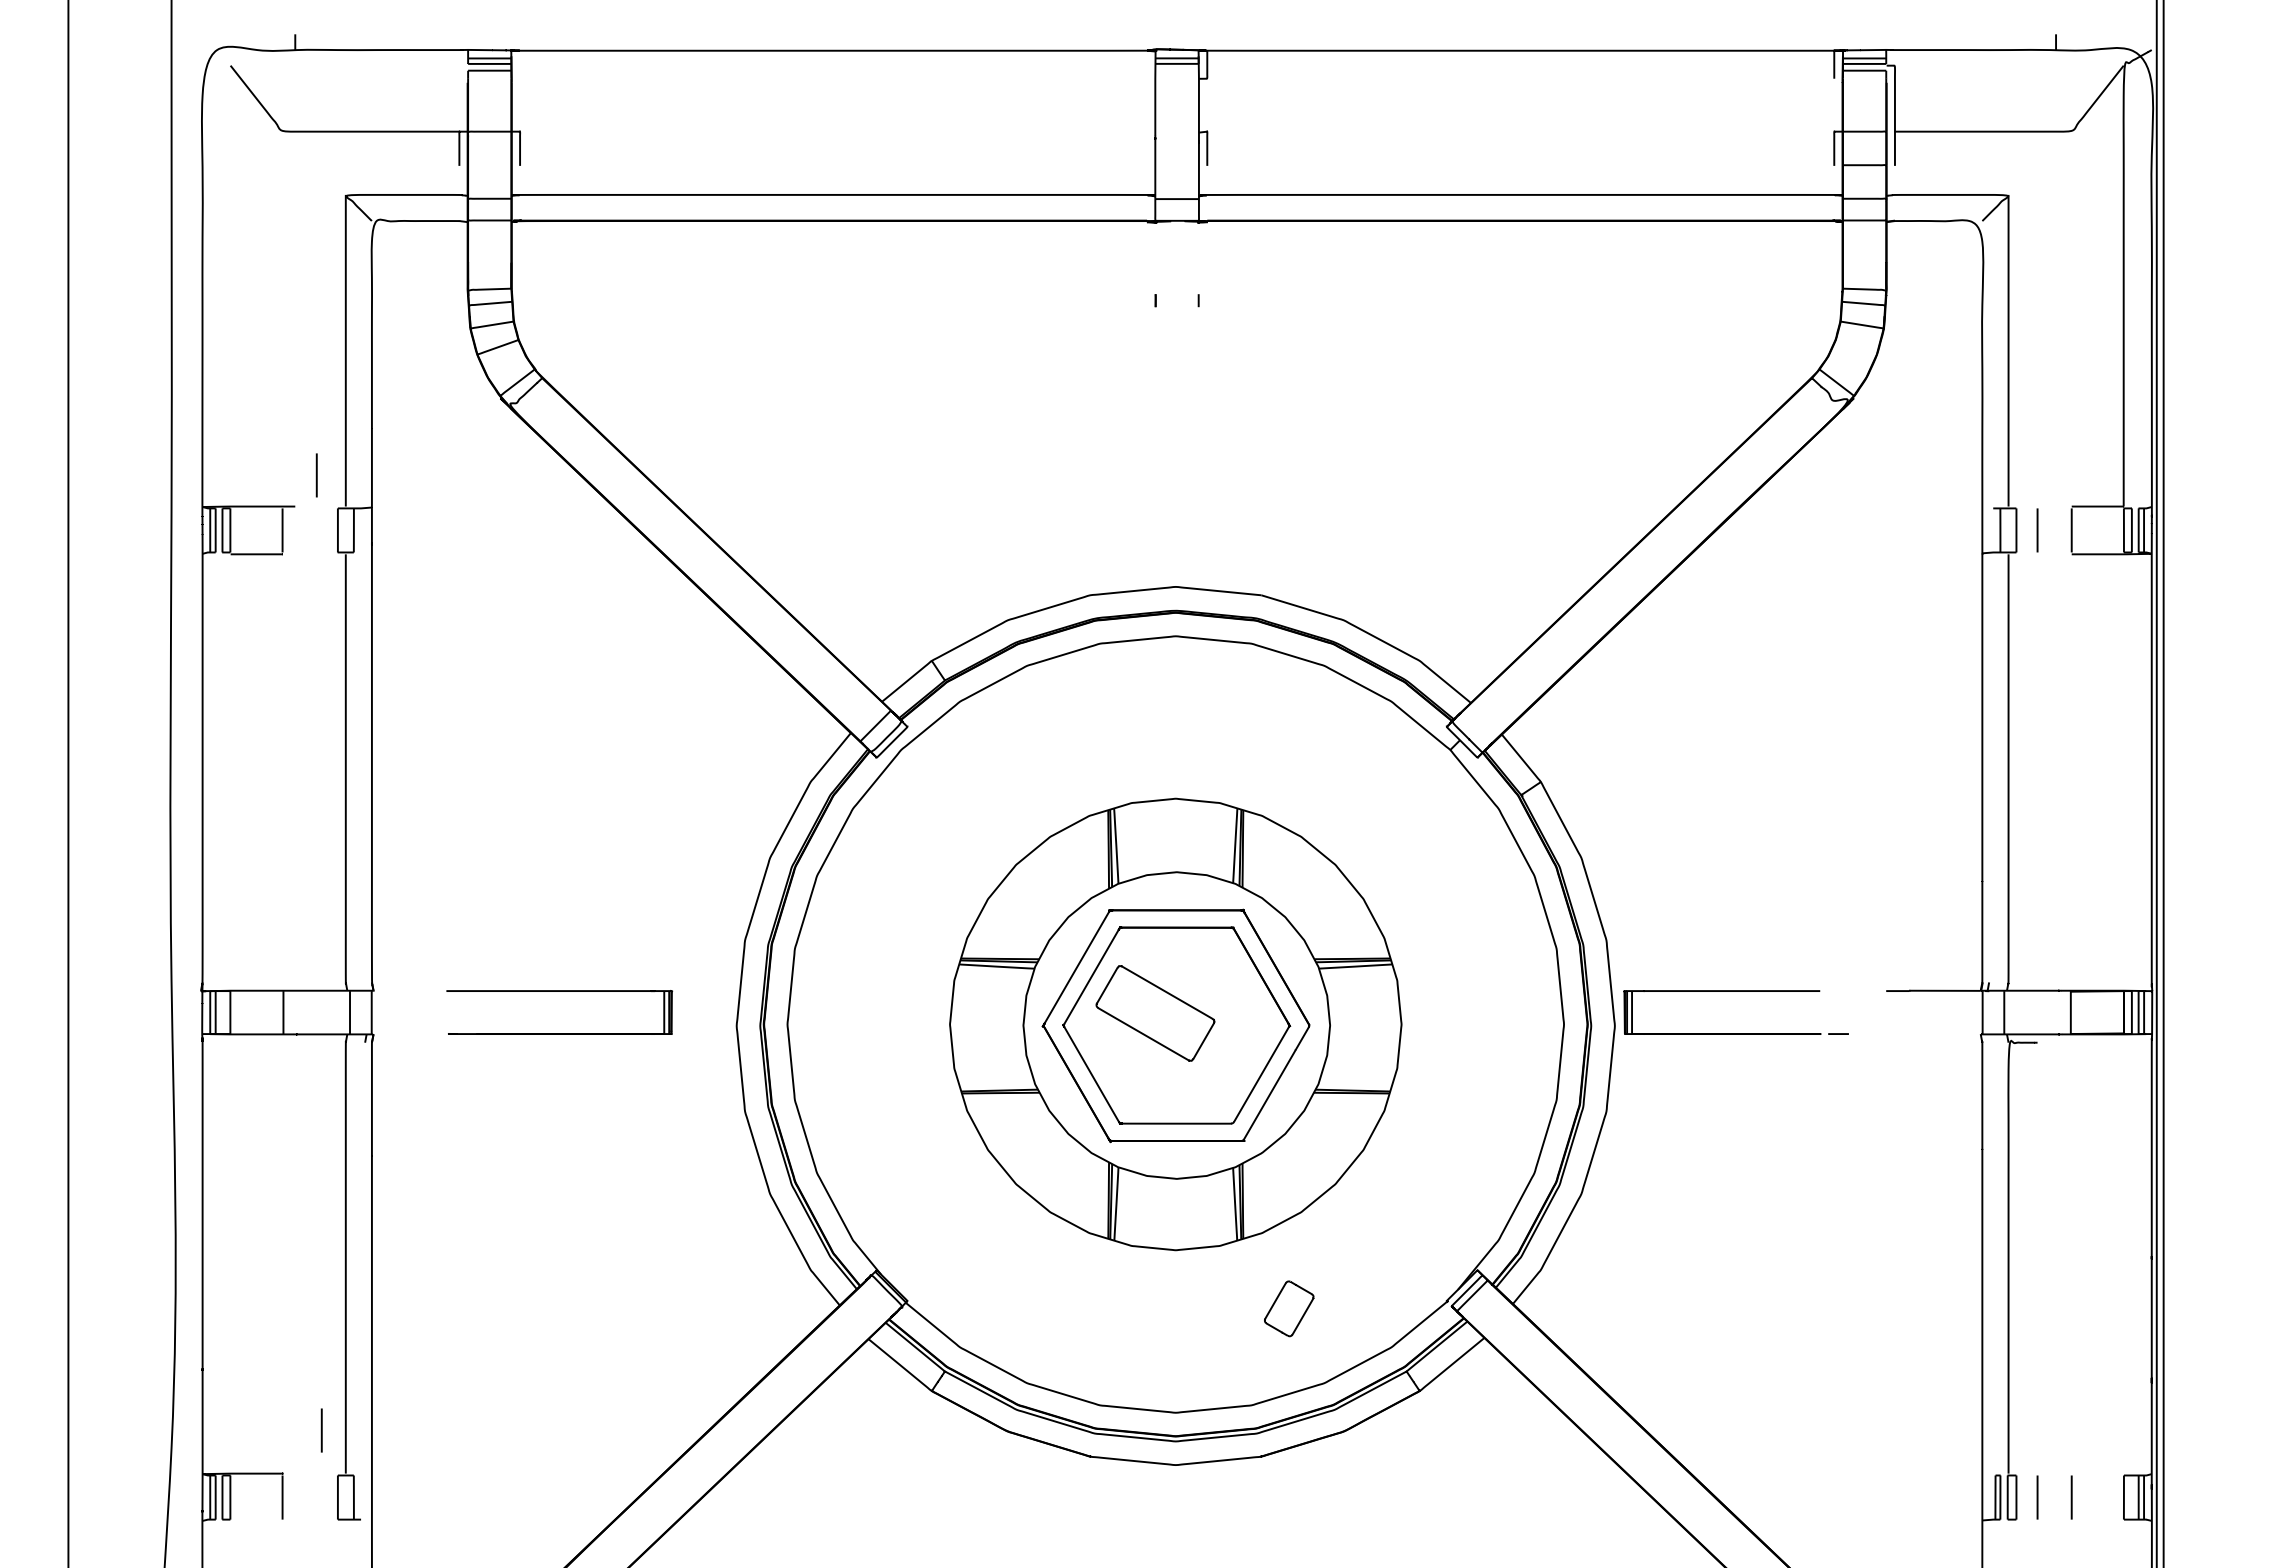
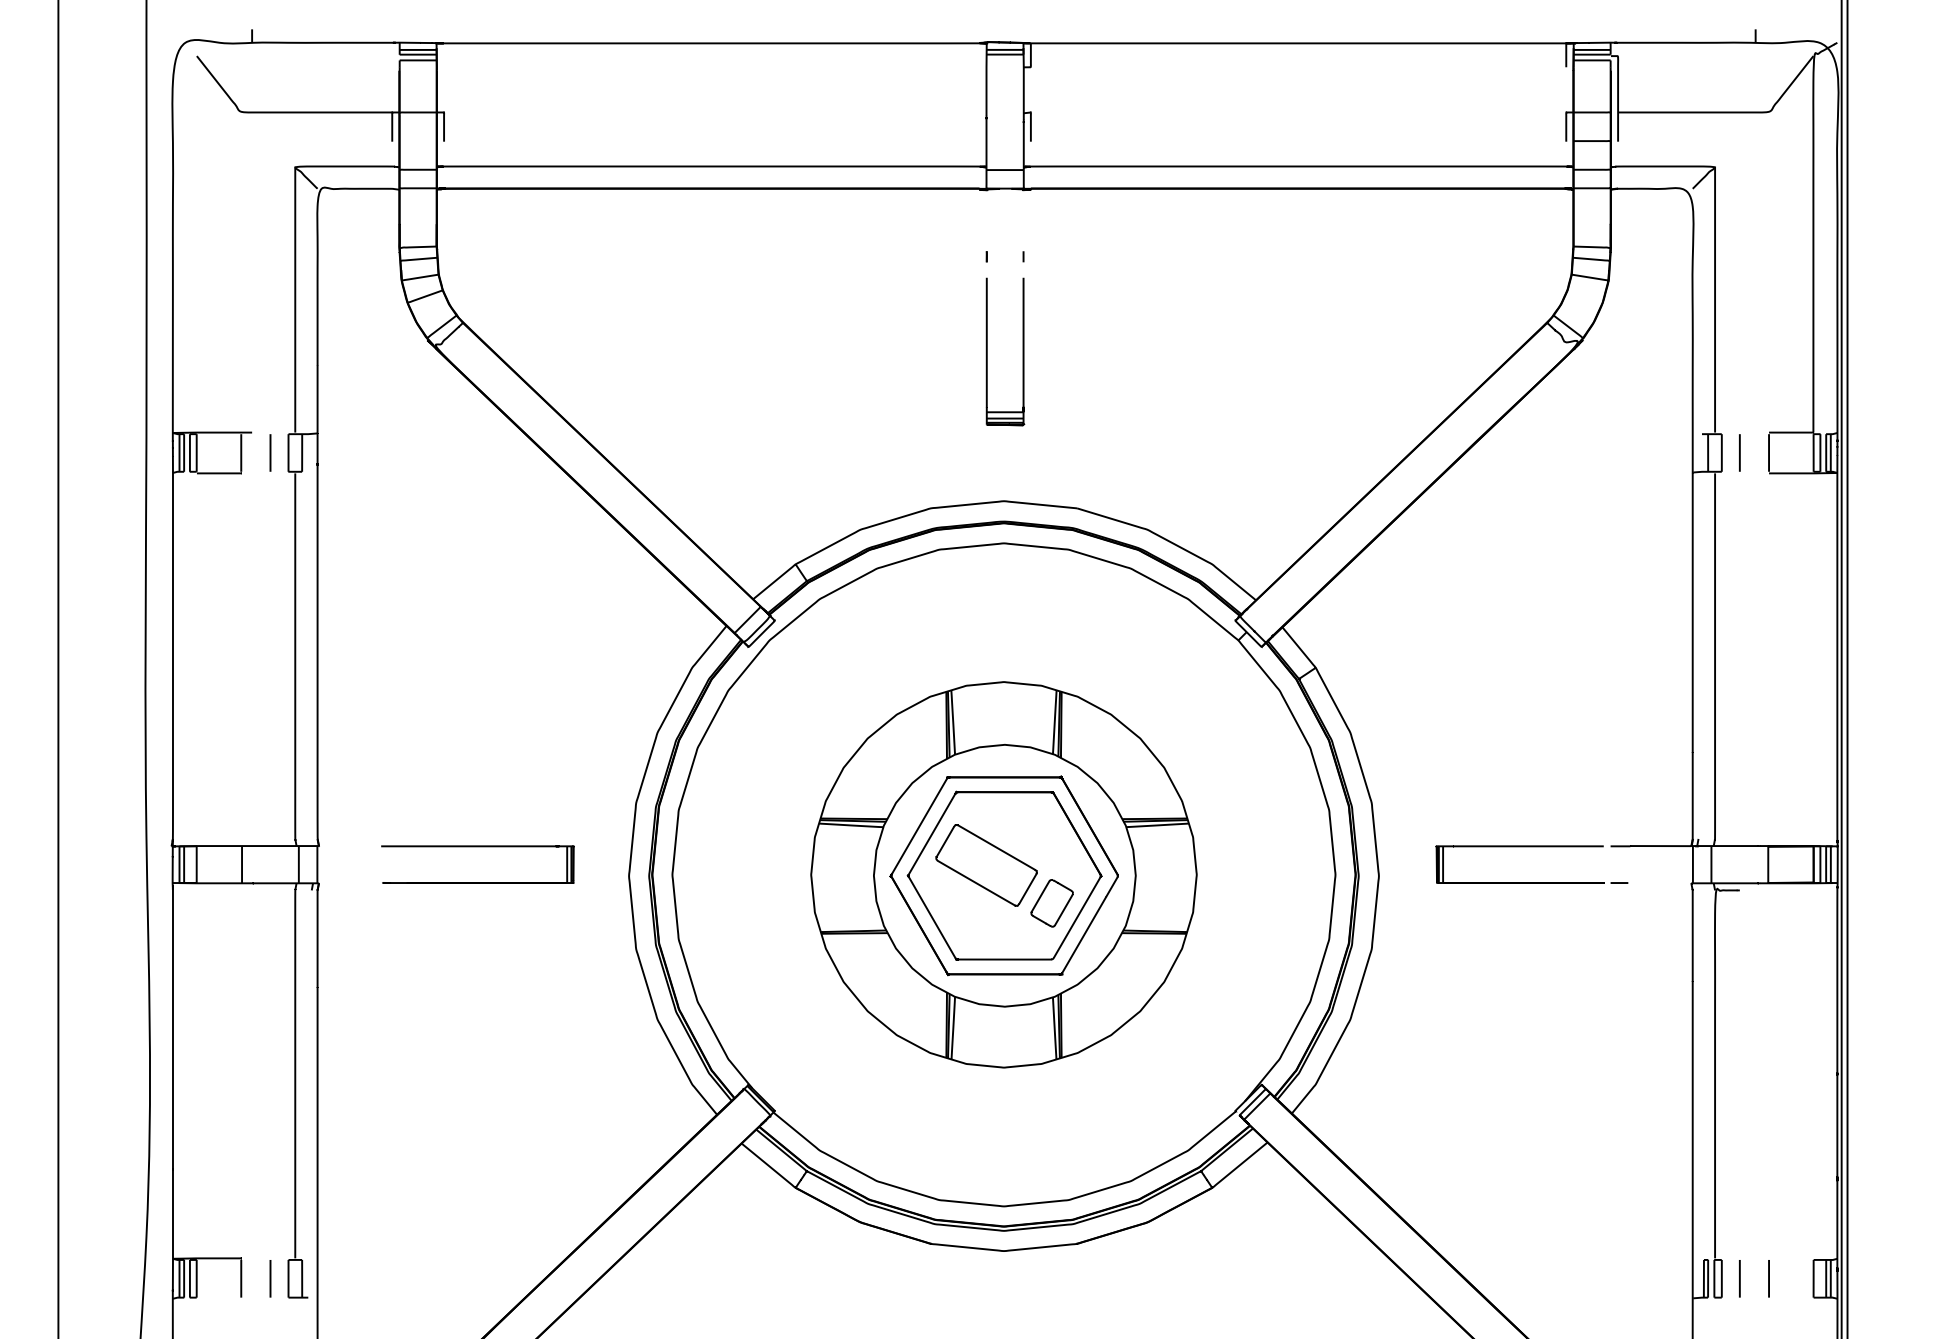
part: (1197, 411) -> (1022, 351), added
line: (316, 475) -> (270, 453), moved
part: (1735, 991) -> (1531, 846), moved
part: (1289, 1308) -> (1052, 903), moved
line: (321, 1430) -> (270, 1278), moved

